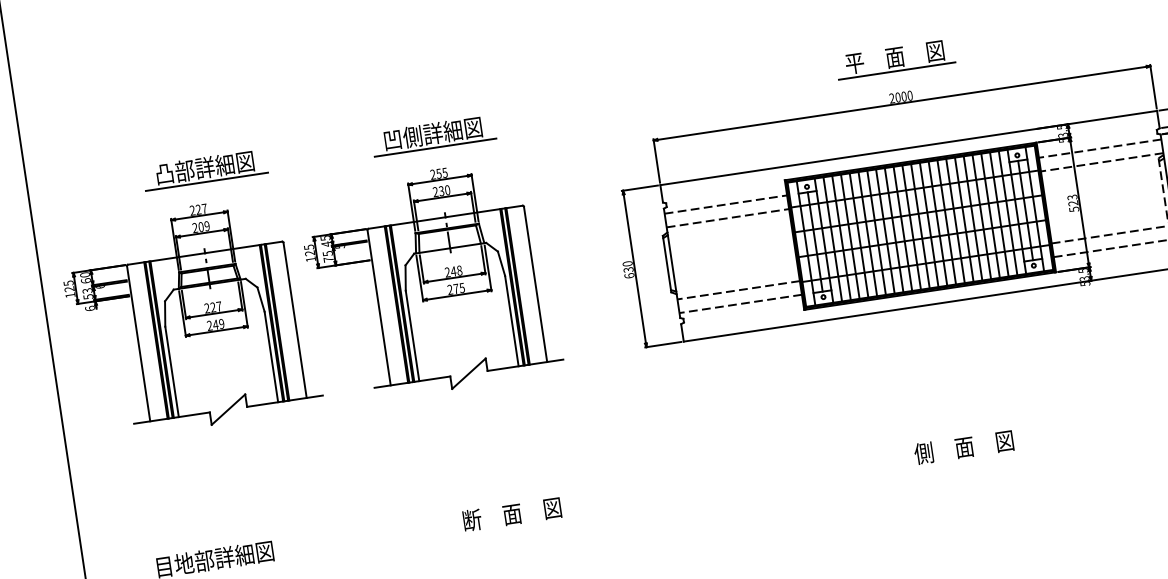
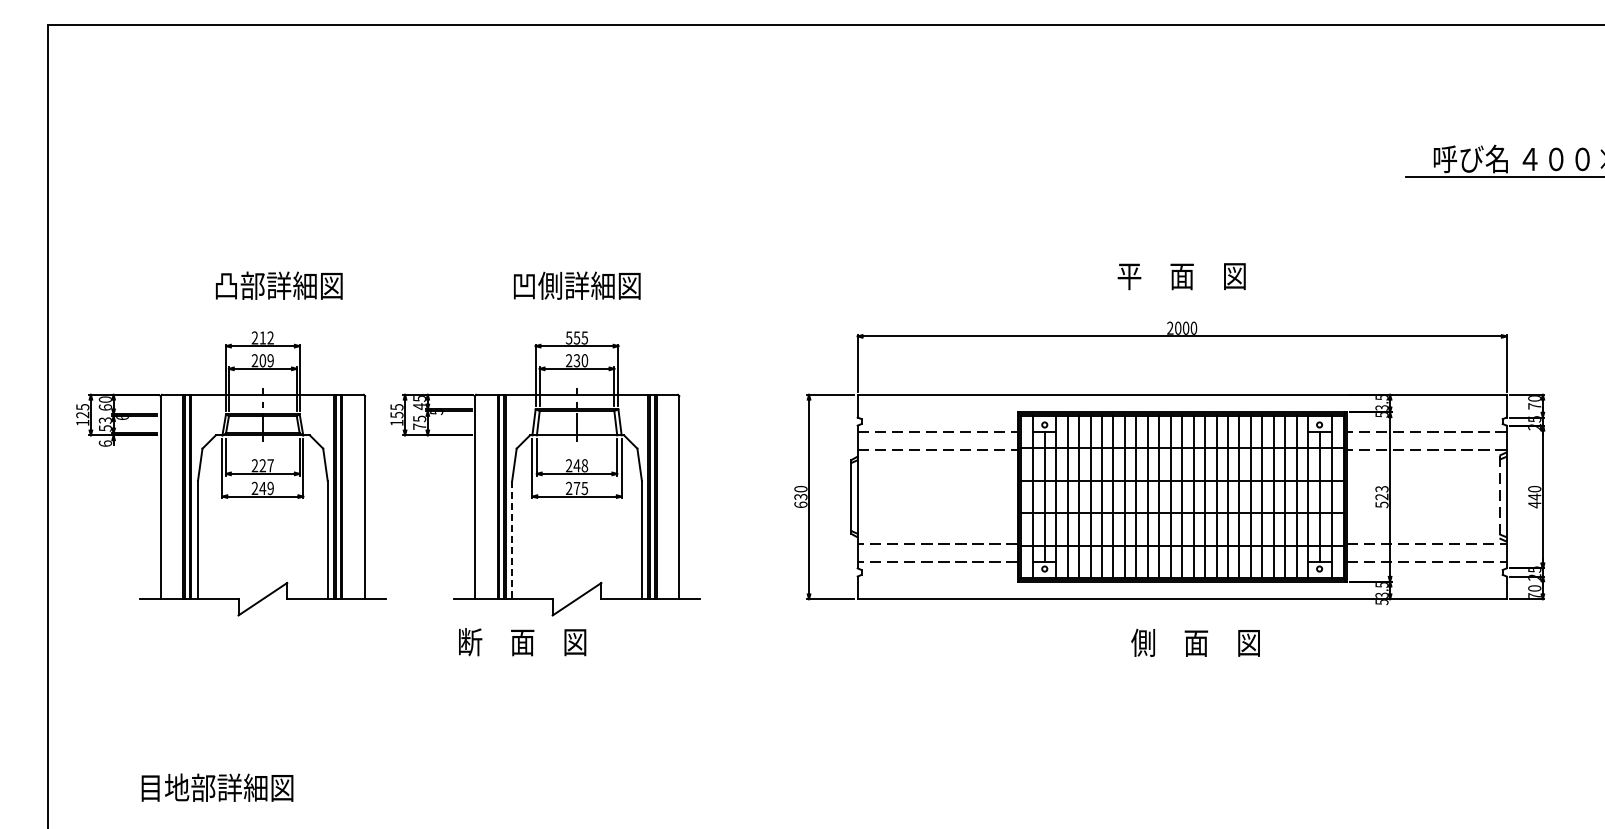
line: (897, 71) -> (1182, 294), removed
line: (435, 147) -> (577, 303), removed
text: (433, 174) -> (569, 337), 255 -> 555
line: (206, 181) -> (278, 303), removed
text: (201, 208) -> (266, 337), 227 -> 212
text: (309, 252) -> (396, 414), 125 -> 155
line: (412, 336) -> (512, 540), solid -> dashed
text: (963, 447) -> (1195, 642), moved
text: (512, 514) -> (522, 642), moved

